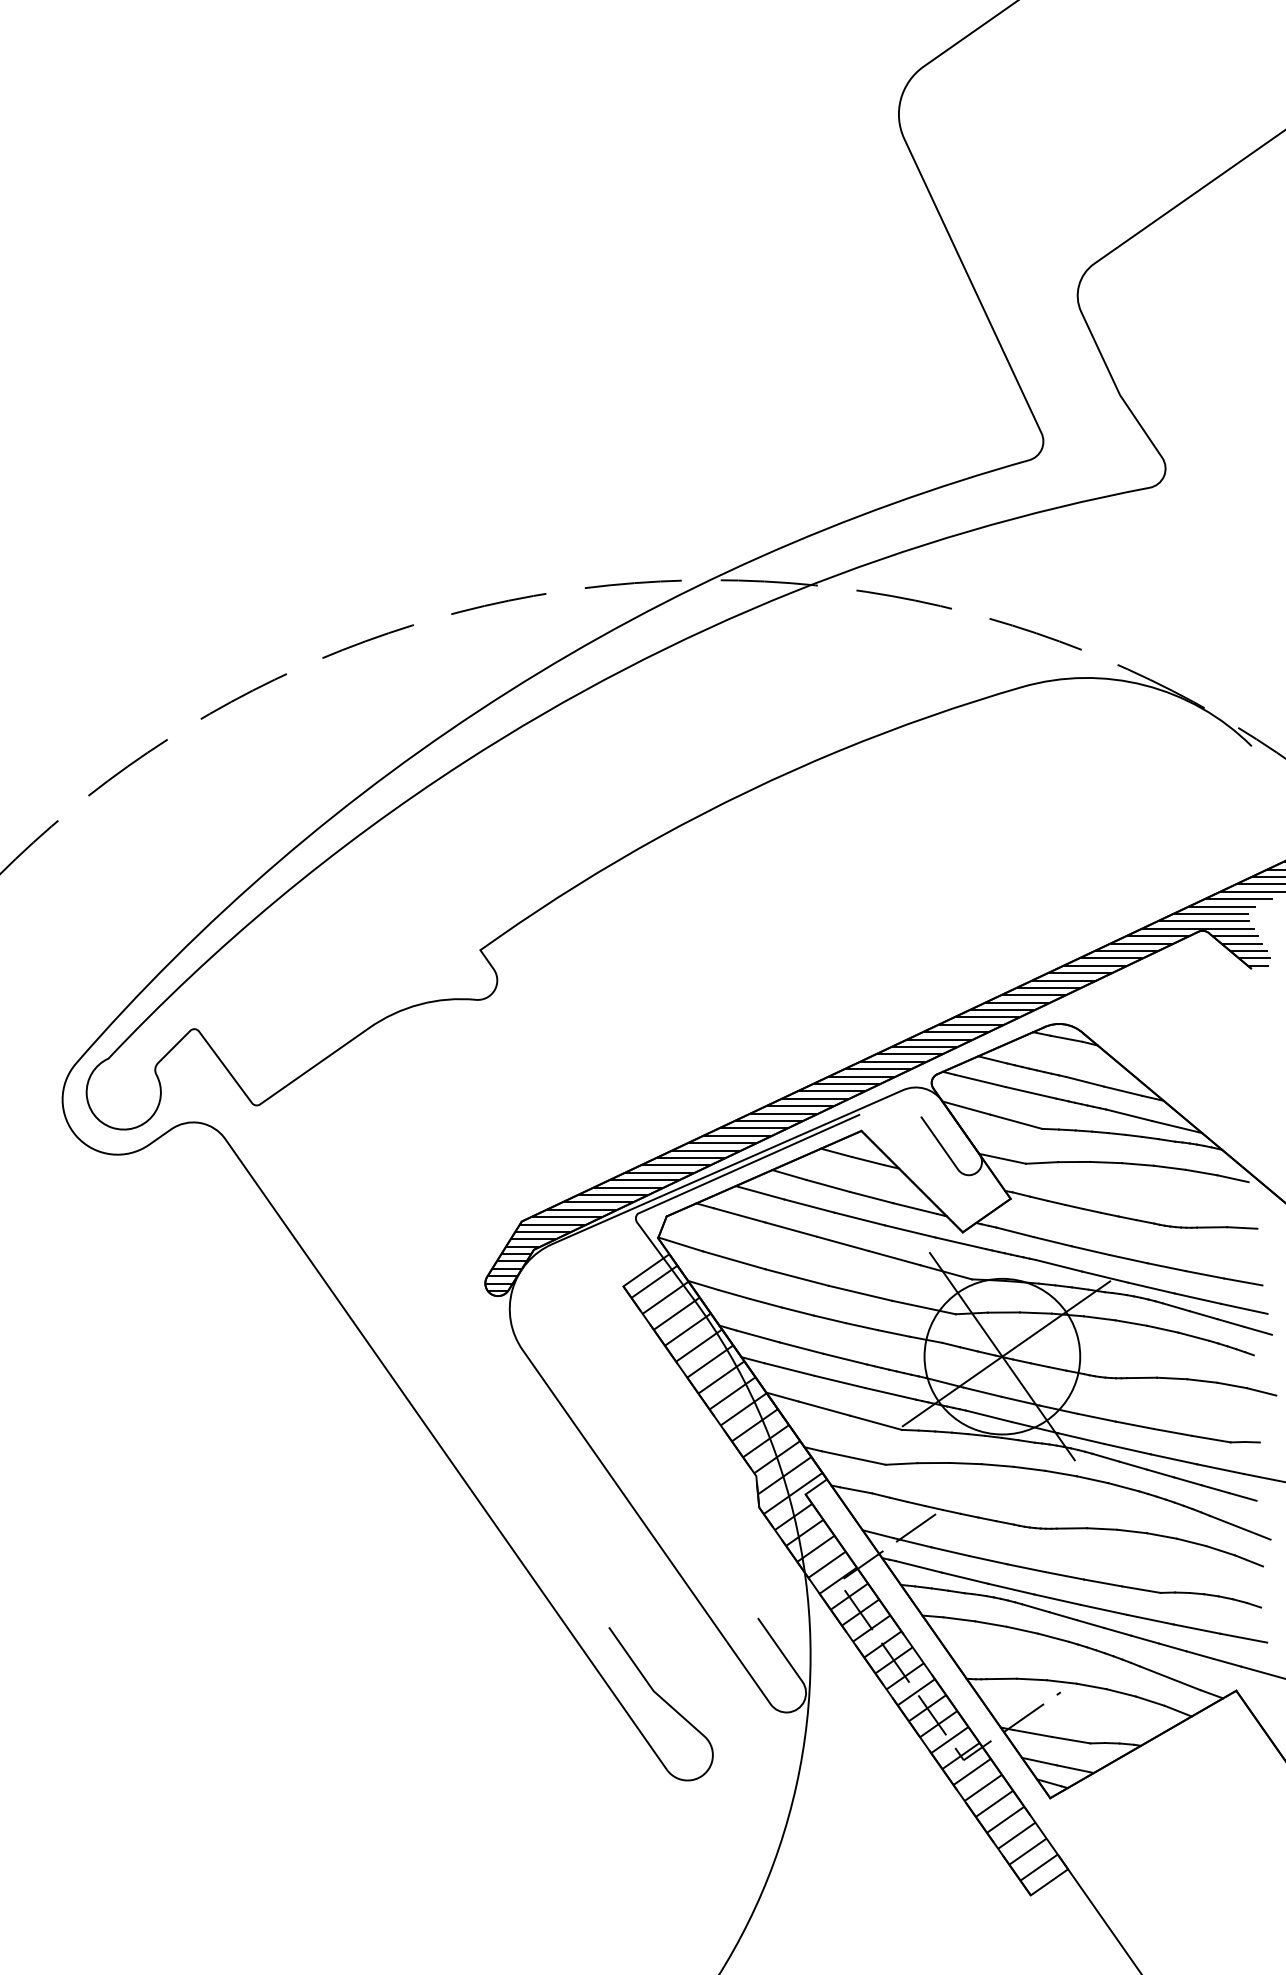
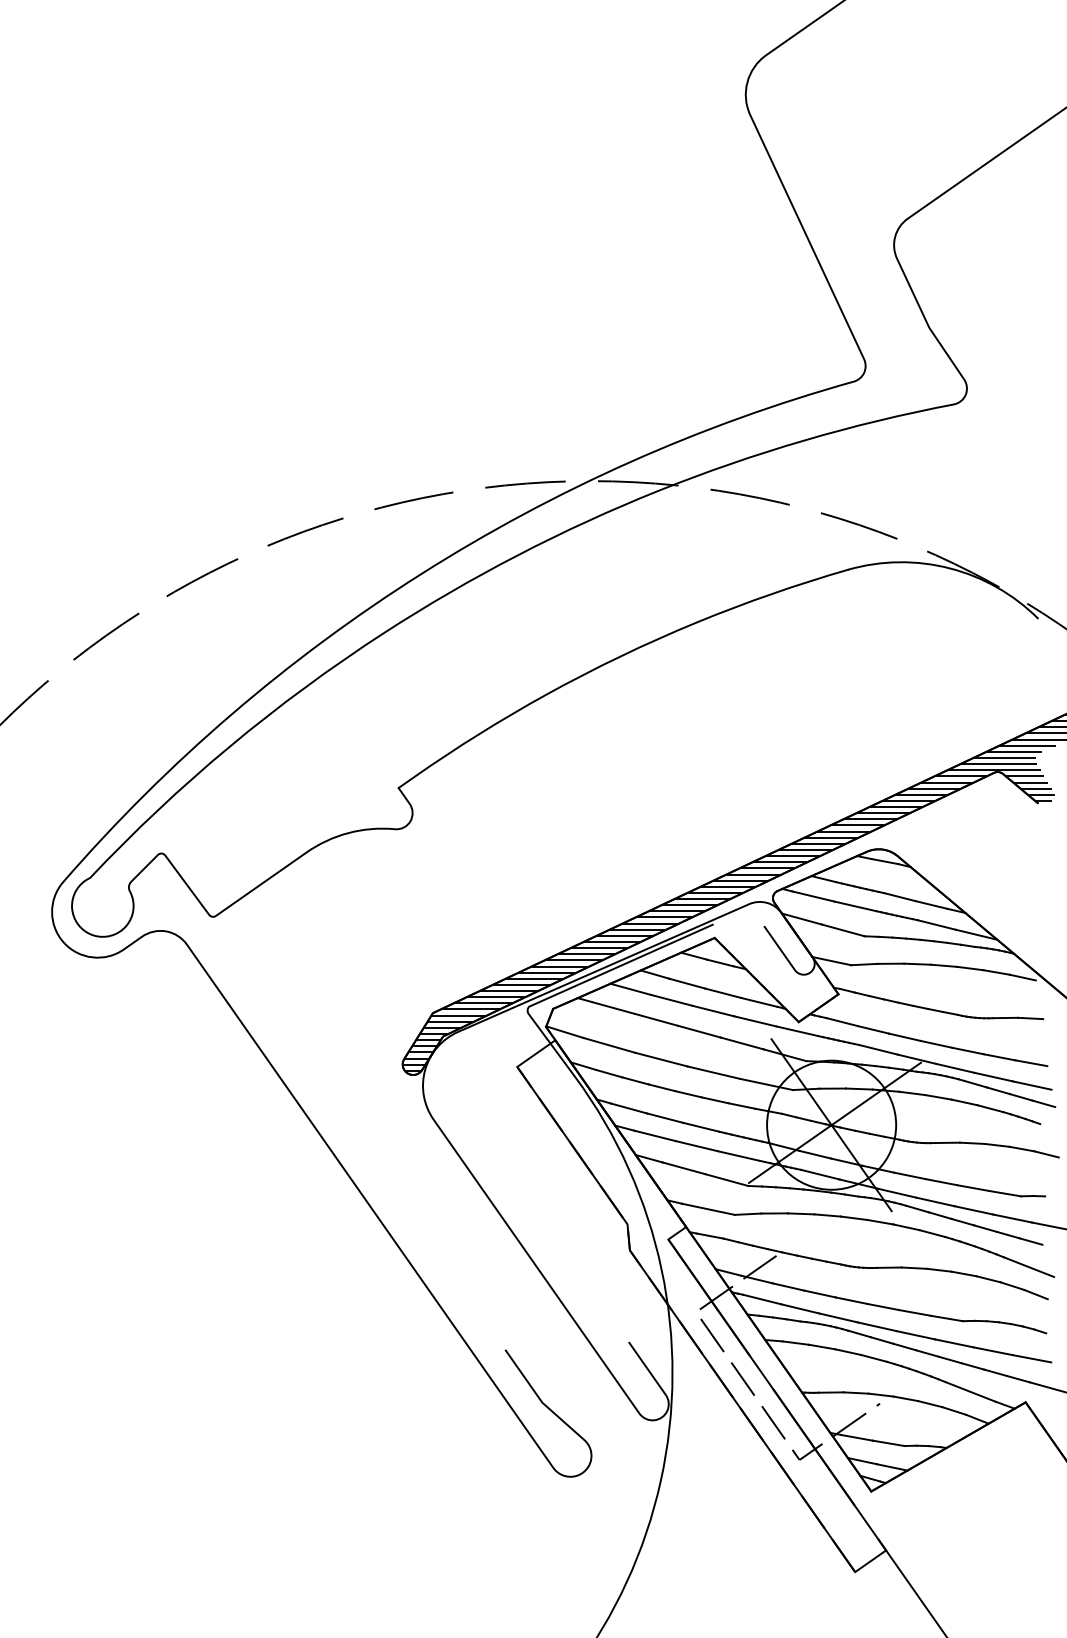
hatch: (844, 1572) -> (700, 1304), removed

